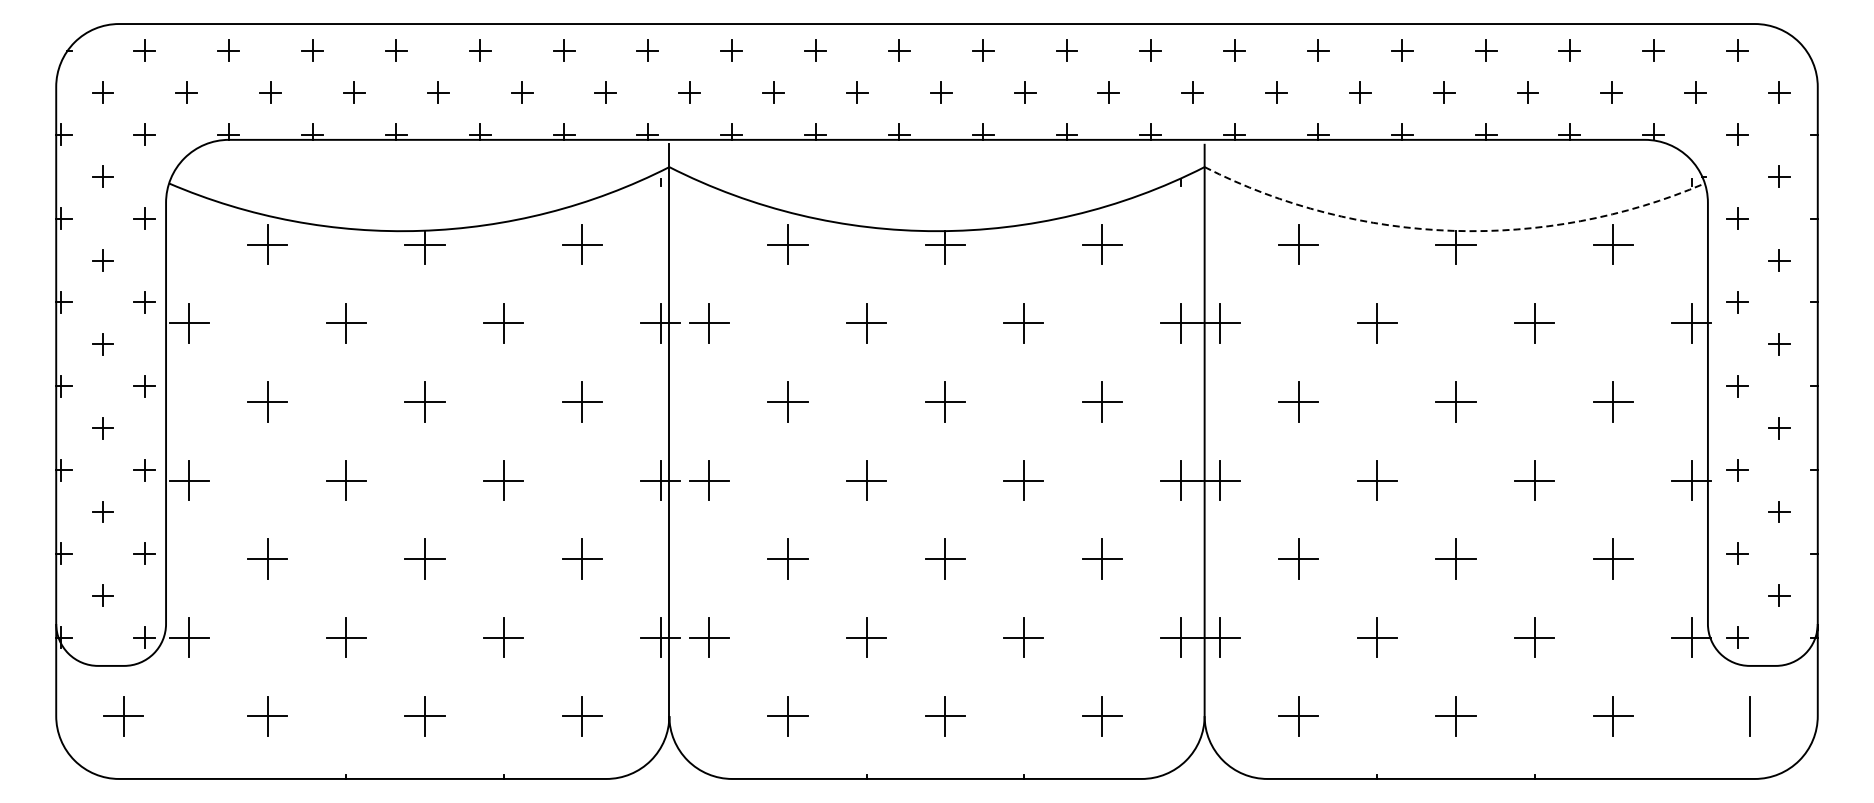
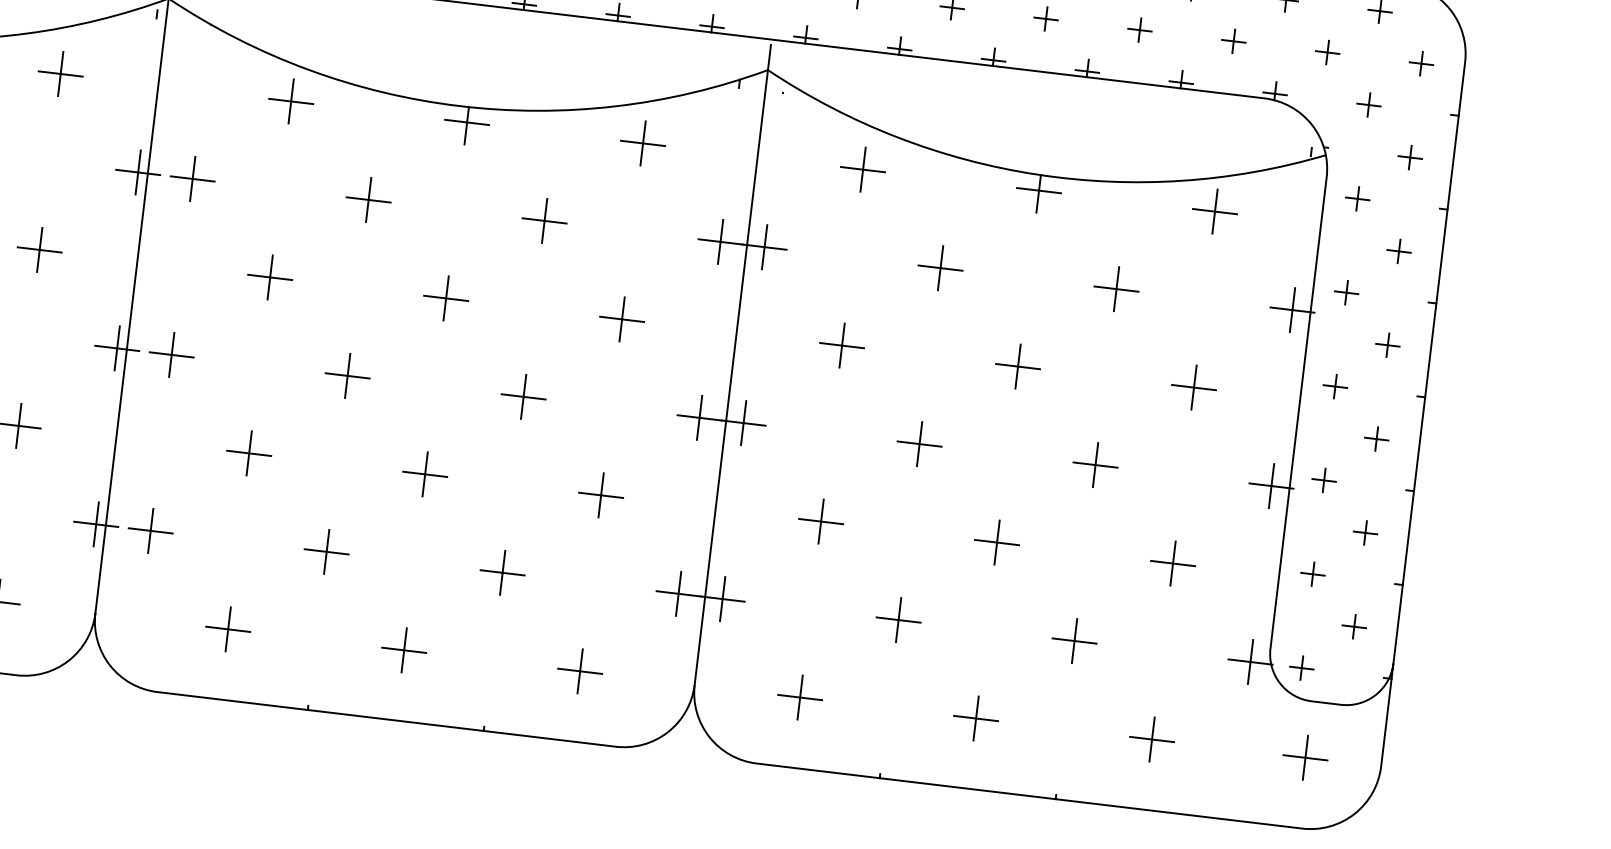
arc: (1452, 230) -> (1037, 174), dashed -> solid
line: (1749, 716) -> (1304, 757), added

